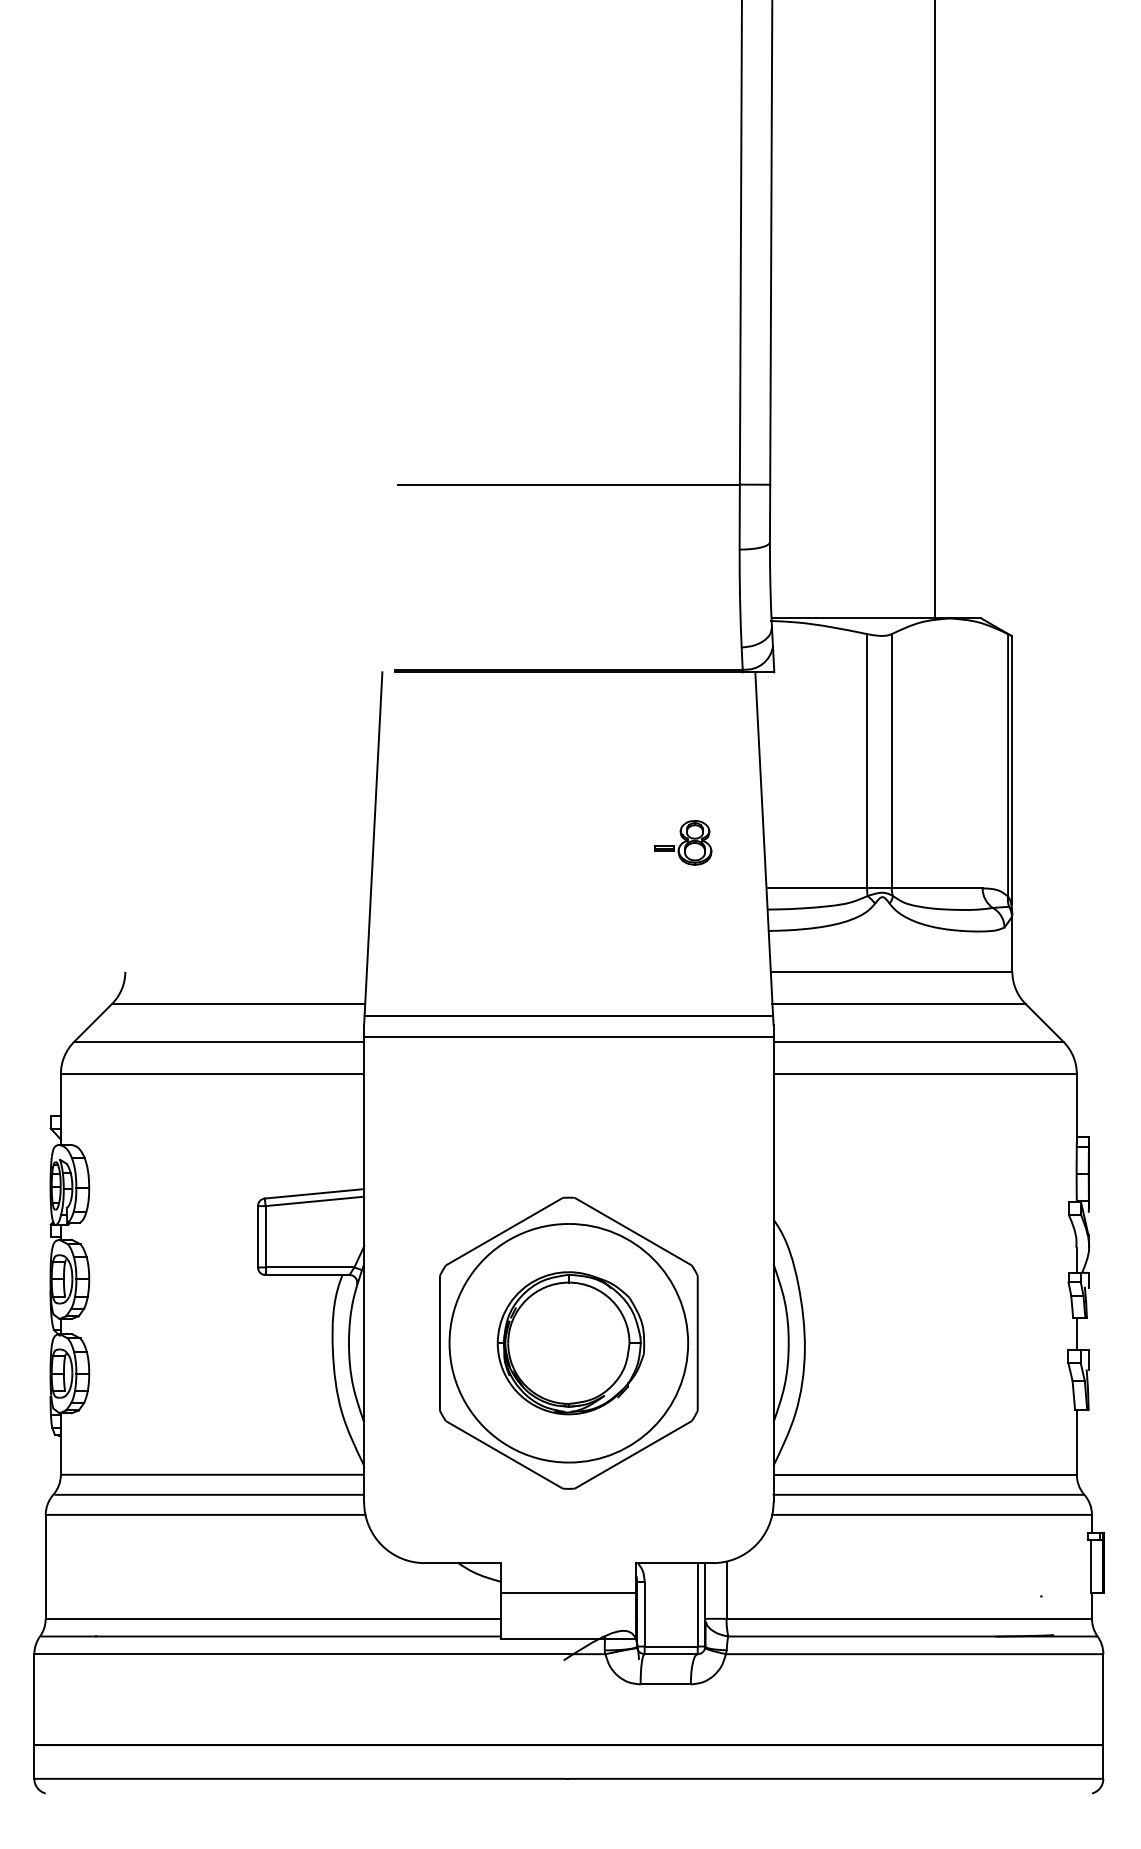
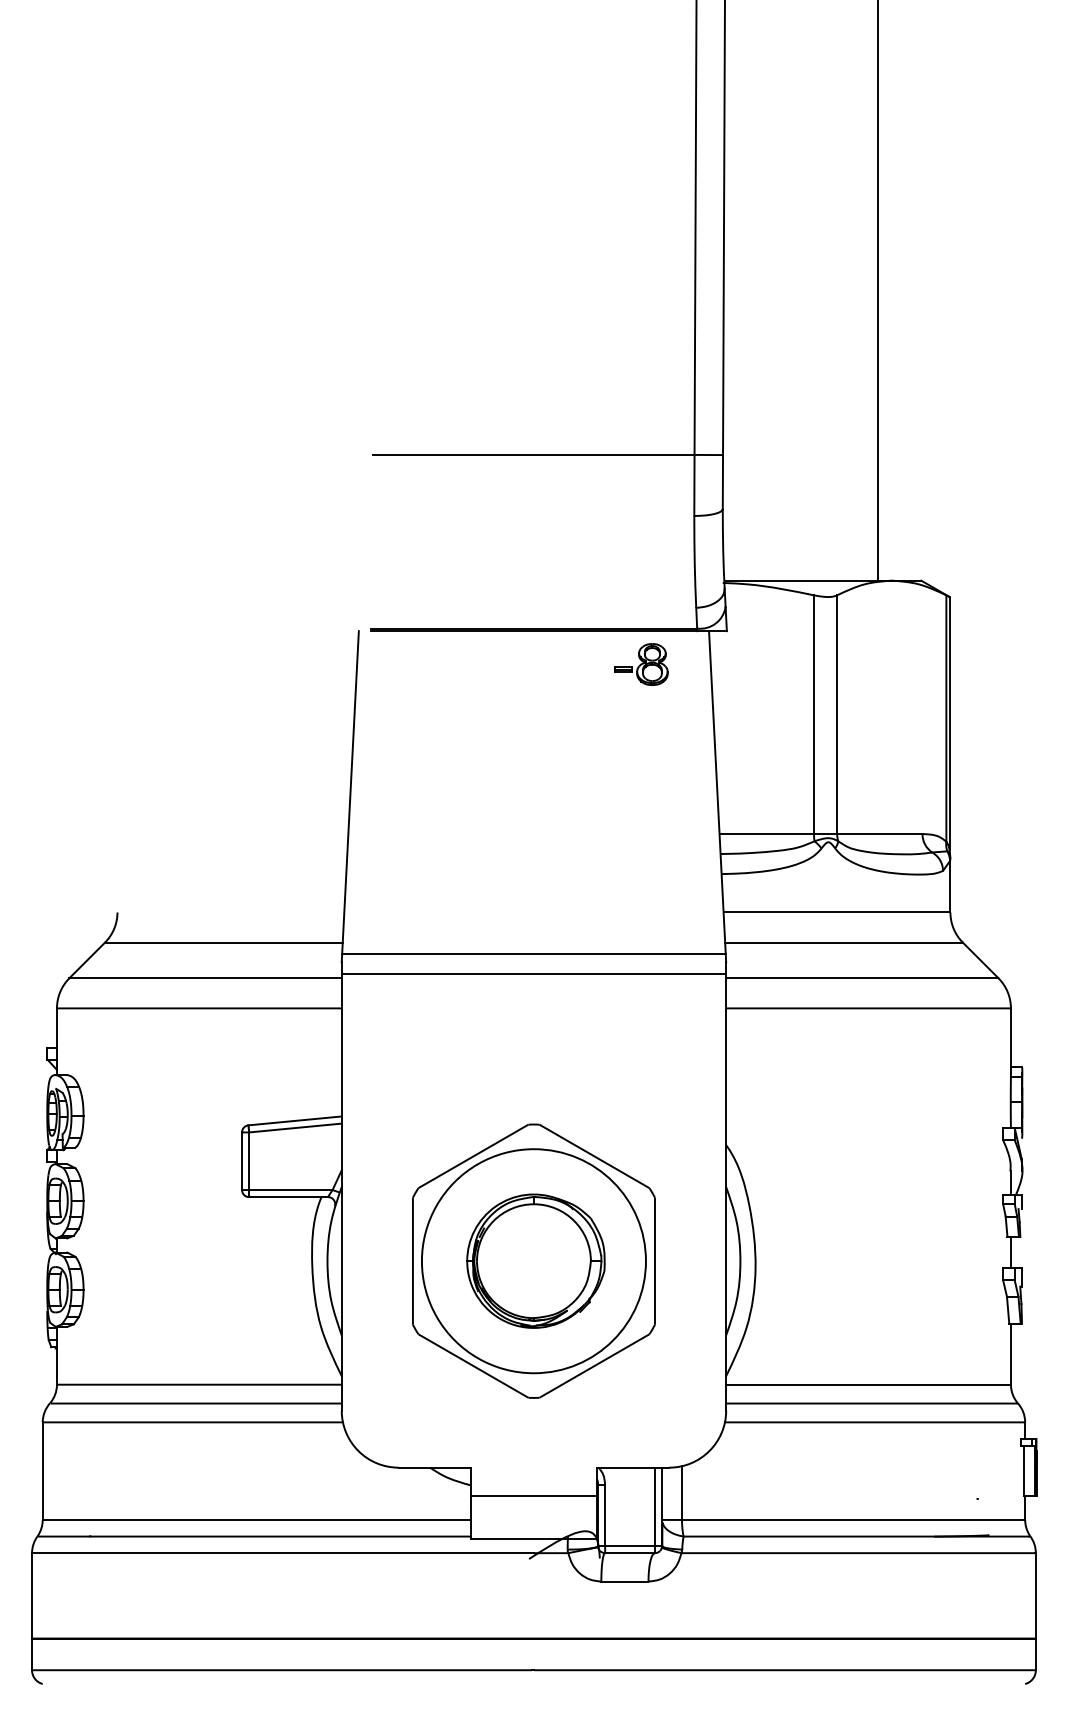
part: (683, 842) -> (641, 664), moved

